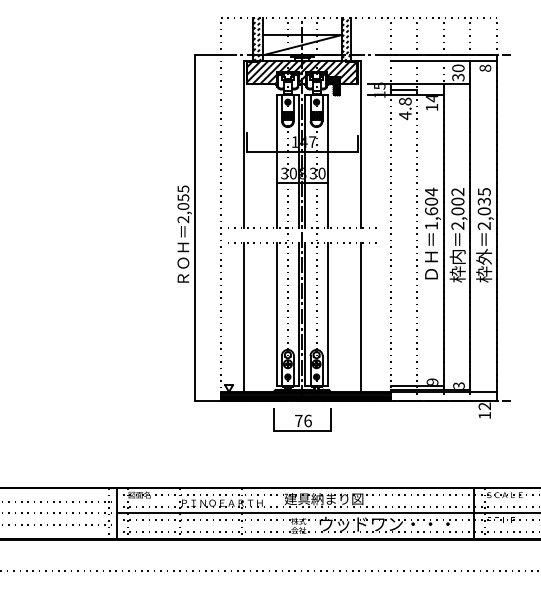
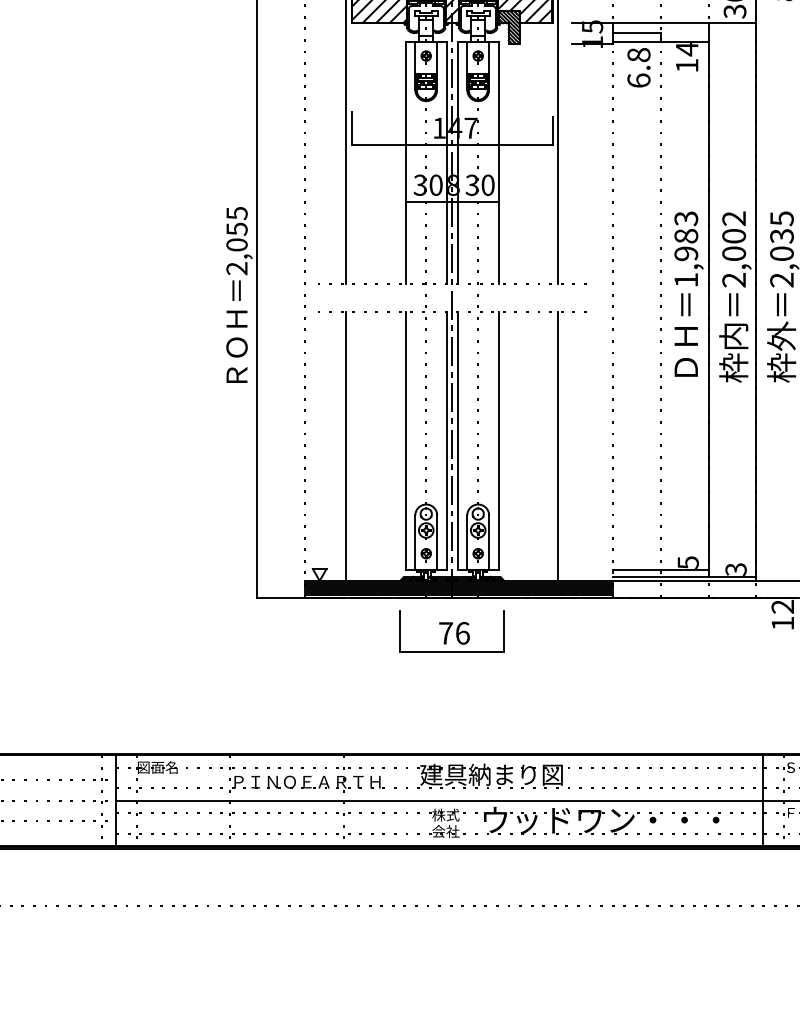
text: (405, 115) -> (639, 80), 4.8 -> 6.8
text: (431, 201) -> (686, 235), 1,604 -> 1,983
text: (432, 381) -> (688, 561), 9 -> 5

